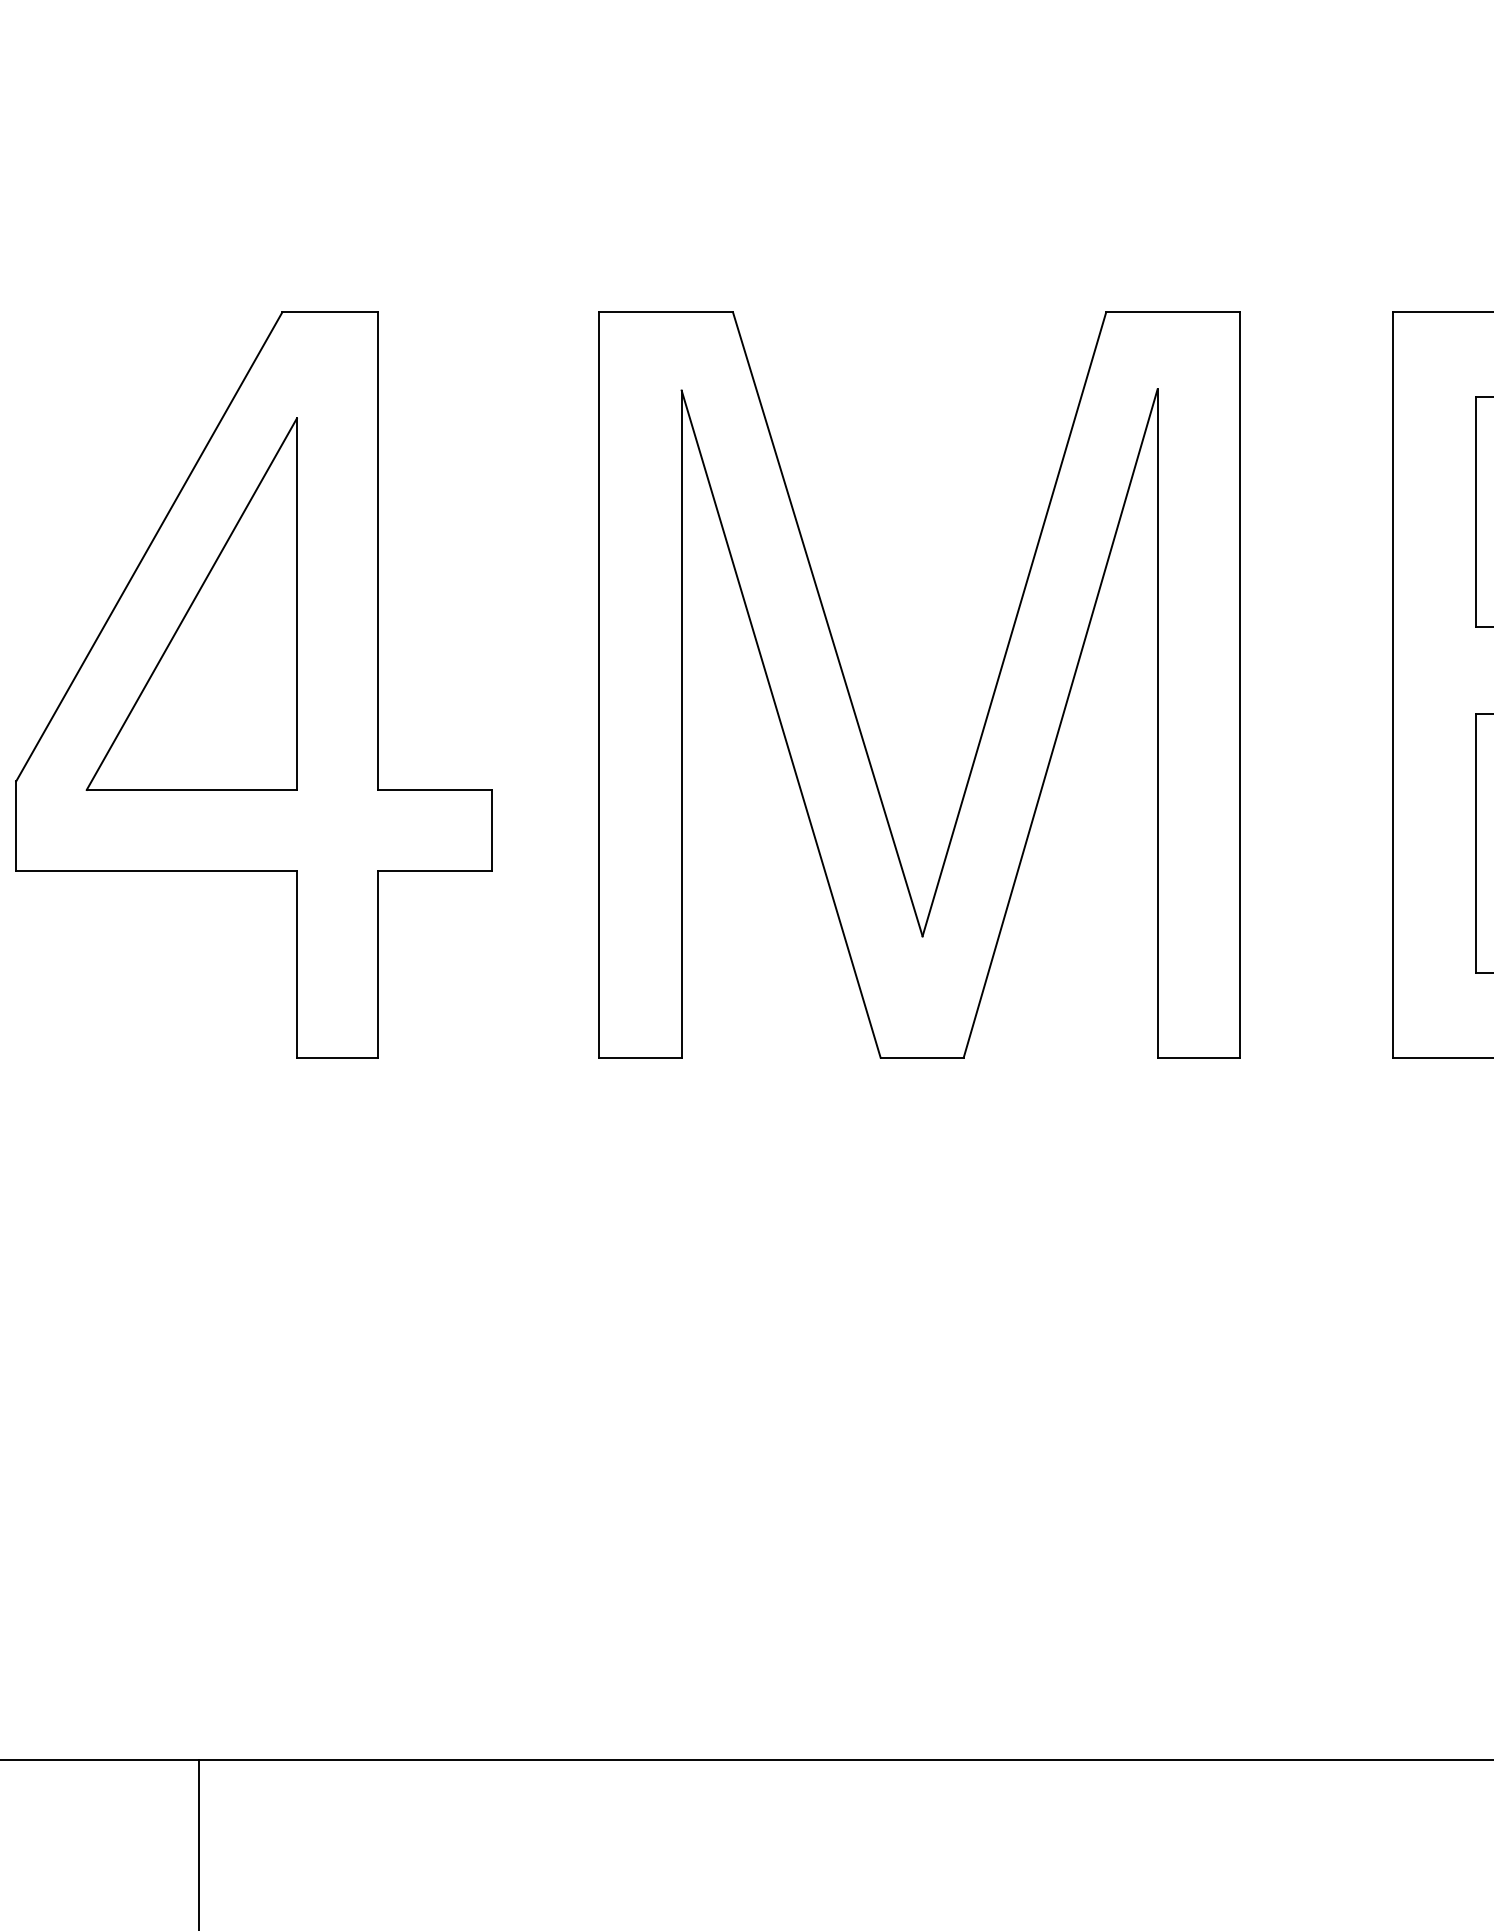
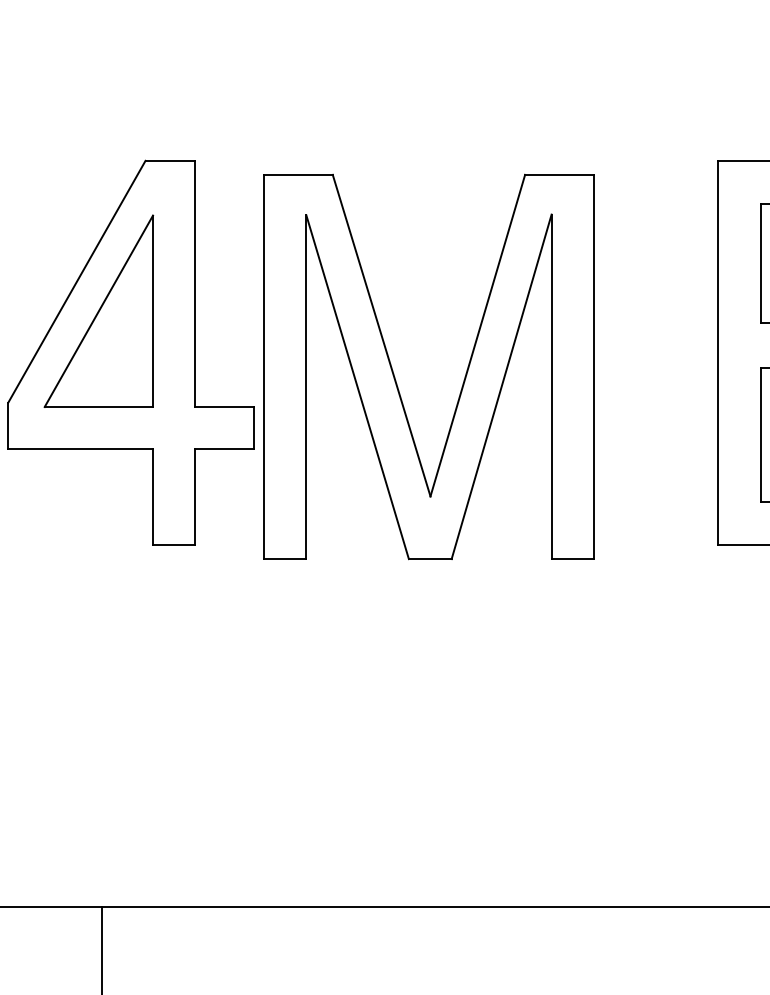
part: (852, 697) -> (394, 373), moved

